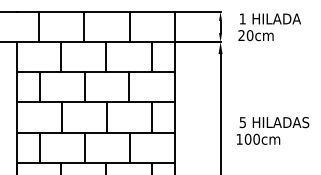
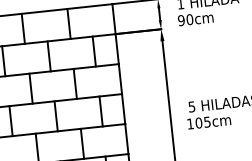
text: (241, 35) -> (181, 20), 20cm -> 90cm
text: (256, 138) -> (207, 121), 100cm -> 105cm

